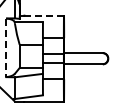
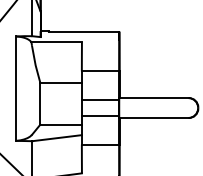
line: (44, 15) -> (84, 31), dashed -> solid
line: (6, 48) -> (16, 89), dashed -> solid

